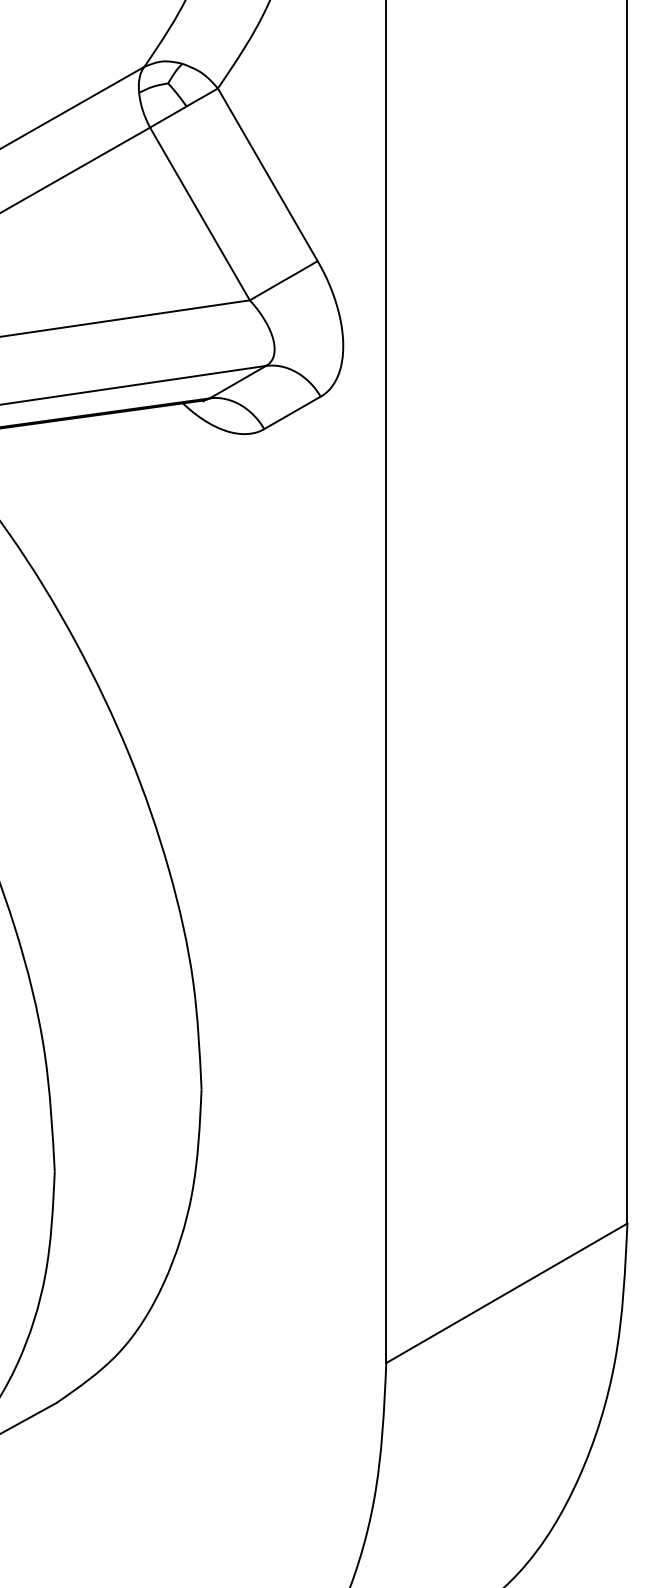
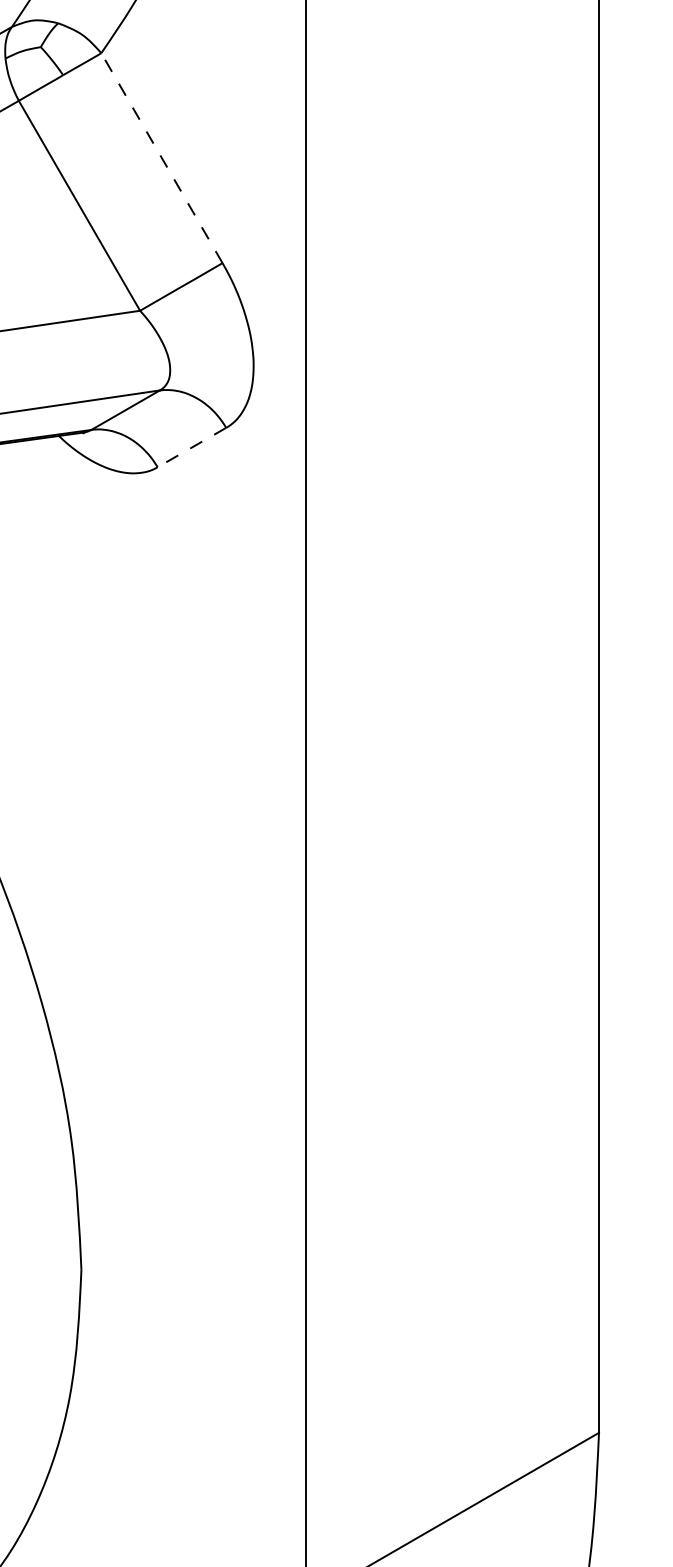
line: (267, 174) -> (161, 157), solid -> dashed
line: (292, 413) -> (191, 448), solid -> dashed

